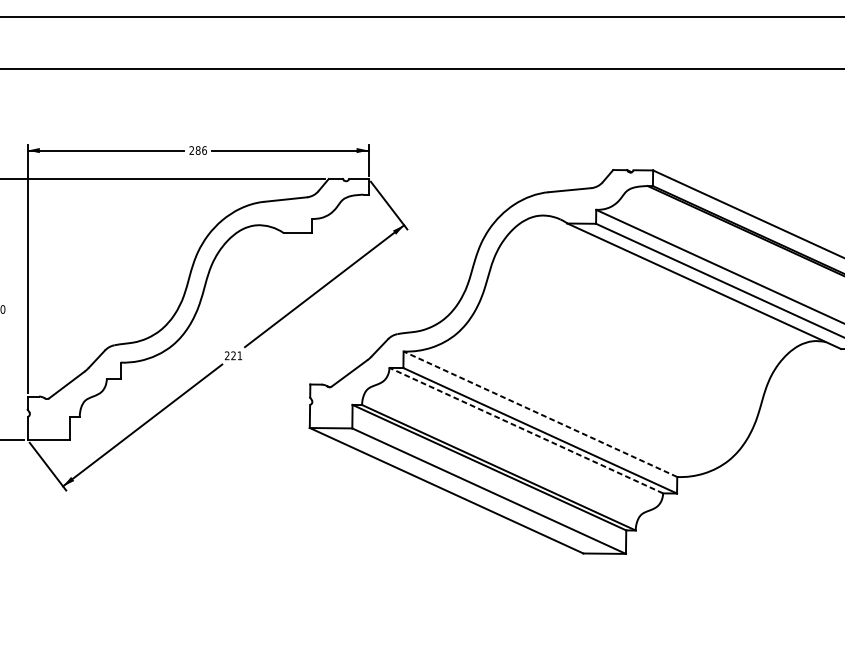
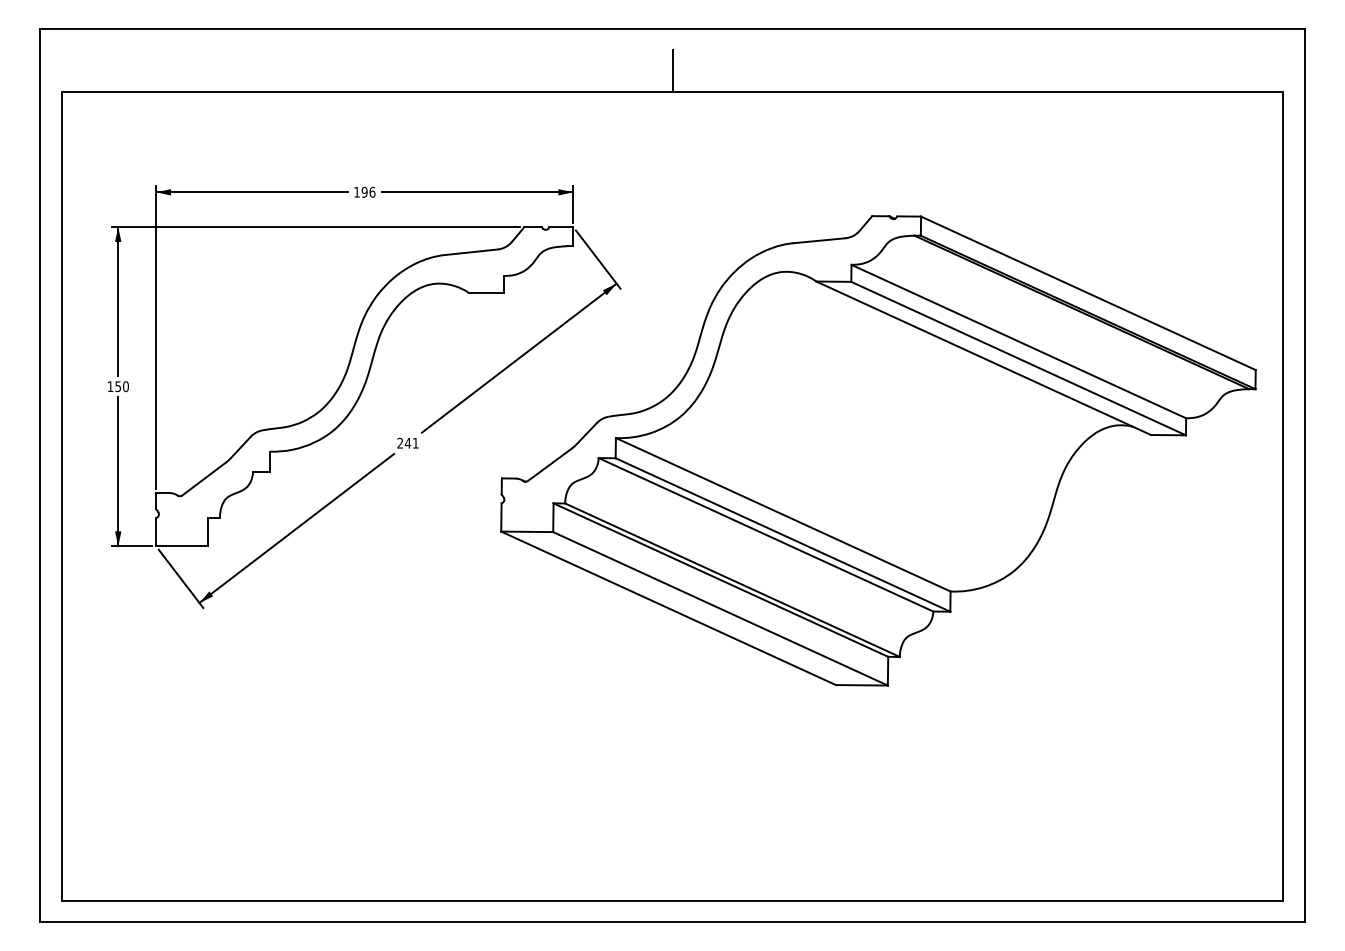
line: (449, 50) -> (672, 70), added
text: (194, 149) -> (360, 191), 286 -> 196
text: (233, 355) -> (407, 442), 221 -> 241
line: (539, 414) -> (782, 514), dashed -> solid
line: (525, 430) -> (765, 534), dashed -> solid

